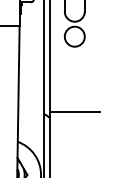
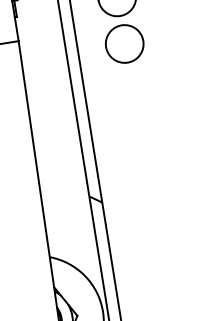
line: (74, 112) -> (146, 185), removed

